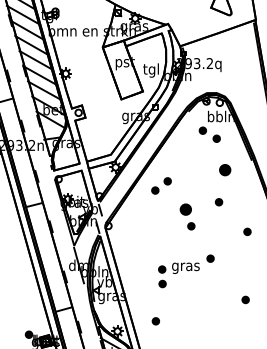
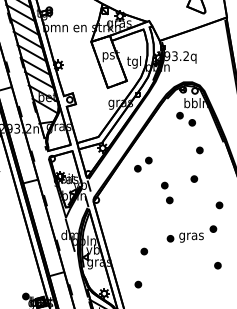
part: (225, 169) -> (200, 150), size x0.62
part: (185, 209) -> (164, 185), size x0.62
part: (186, 263) -> (192, 233), moved

